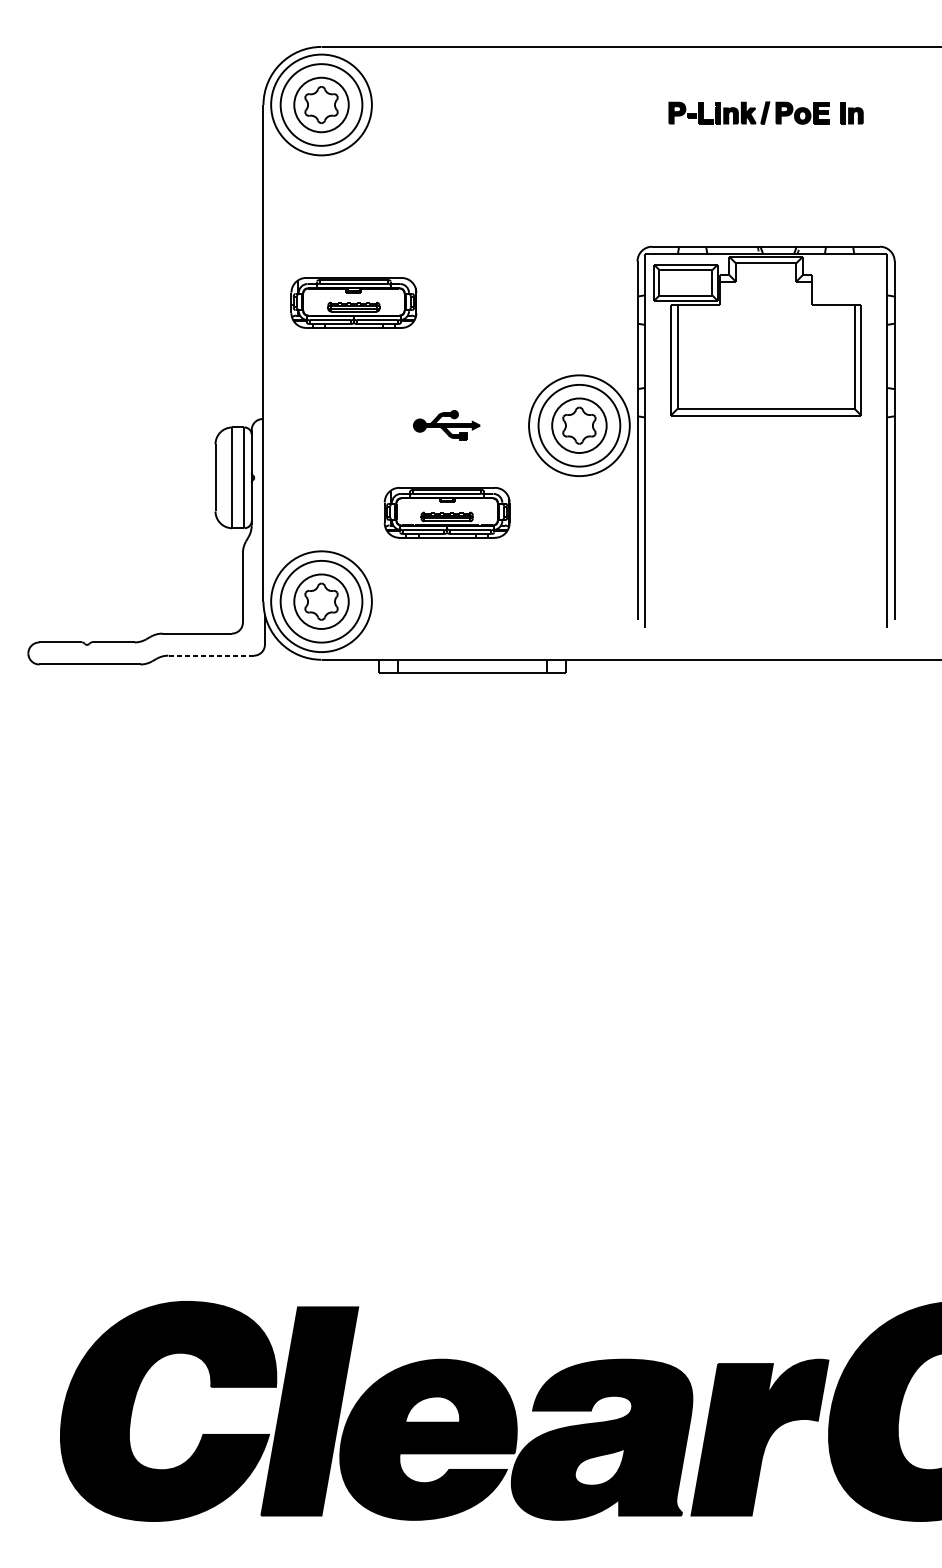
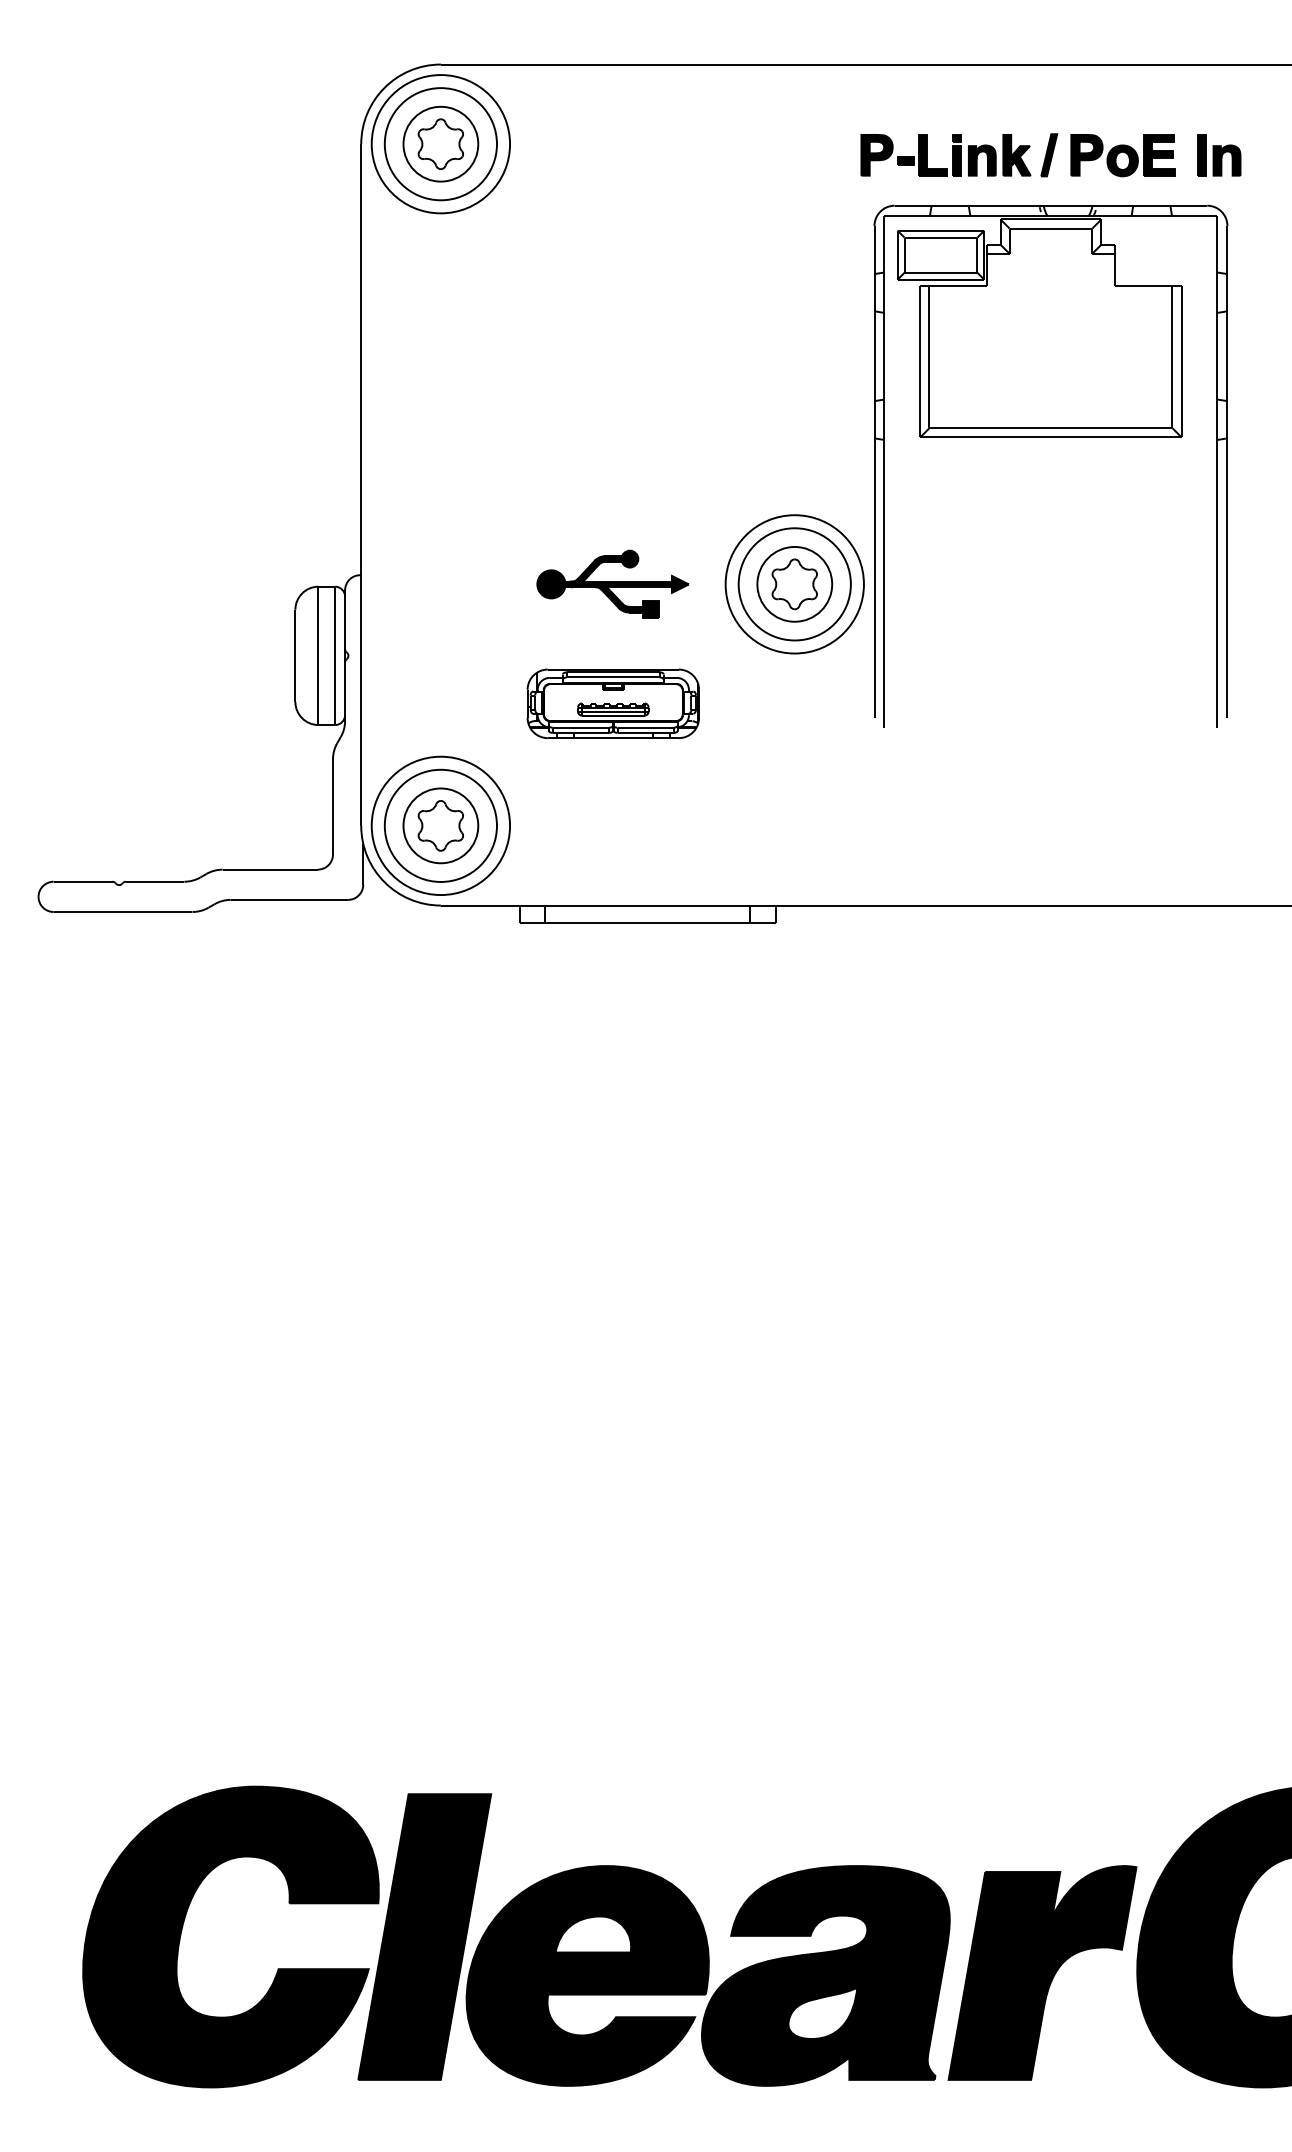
part: (765, 113) -> (1050, 155), size x1.43
part: (353, 302) -> (484, 415), removed
part: (765, 415) -> (1050, 437), moved
part: (446, 425) -> (612, 583), size x1.67
line: (211, 655) -> (289, 899), dashed -> solid

